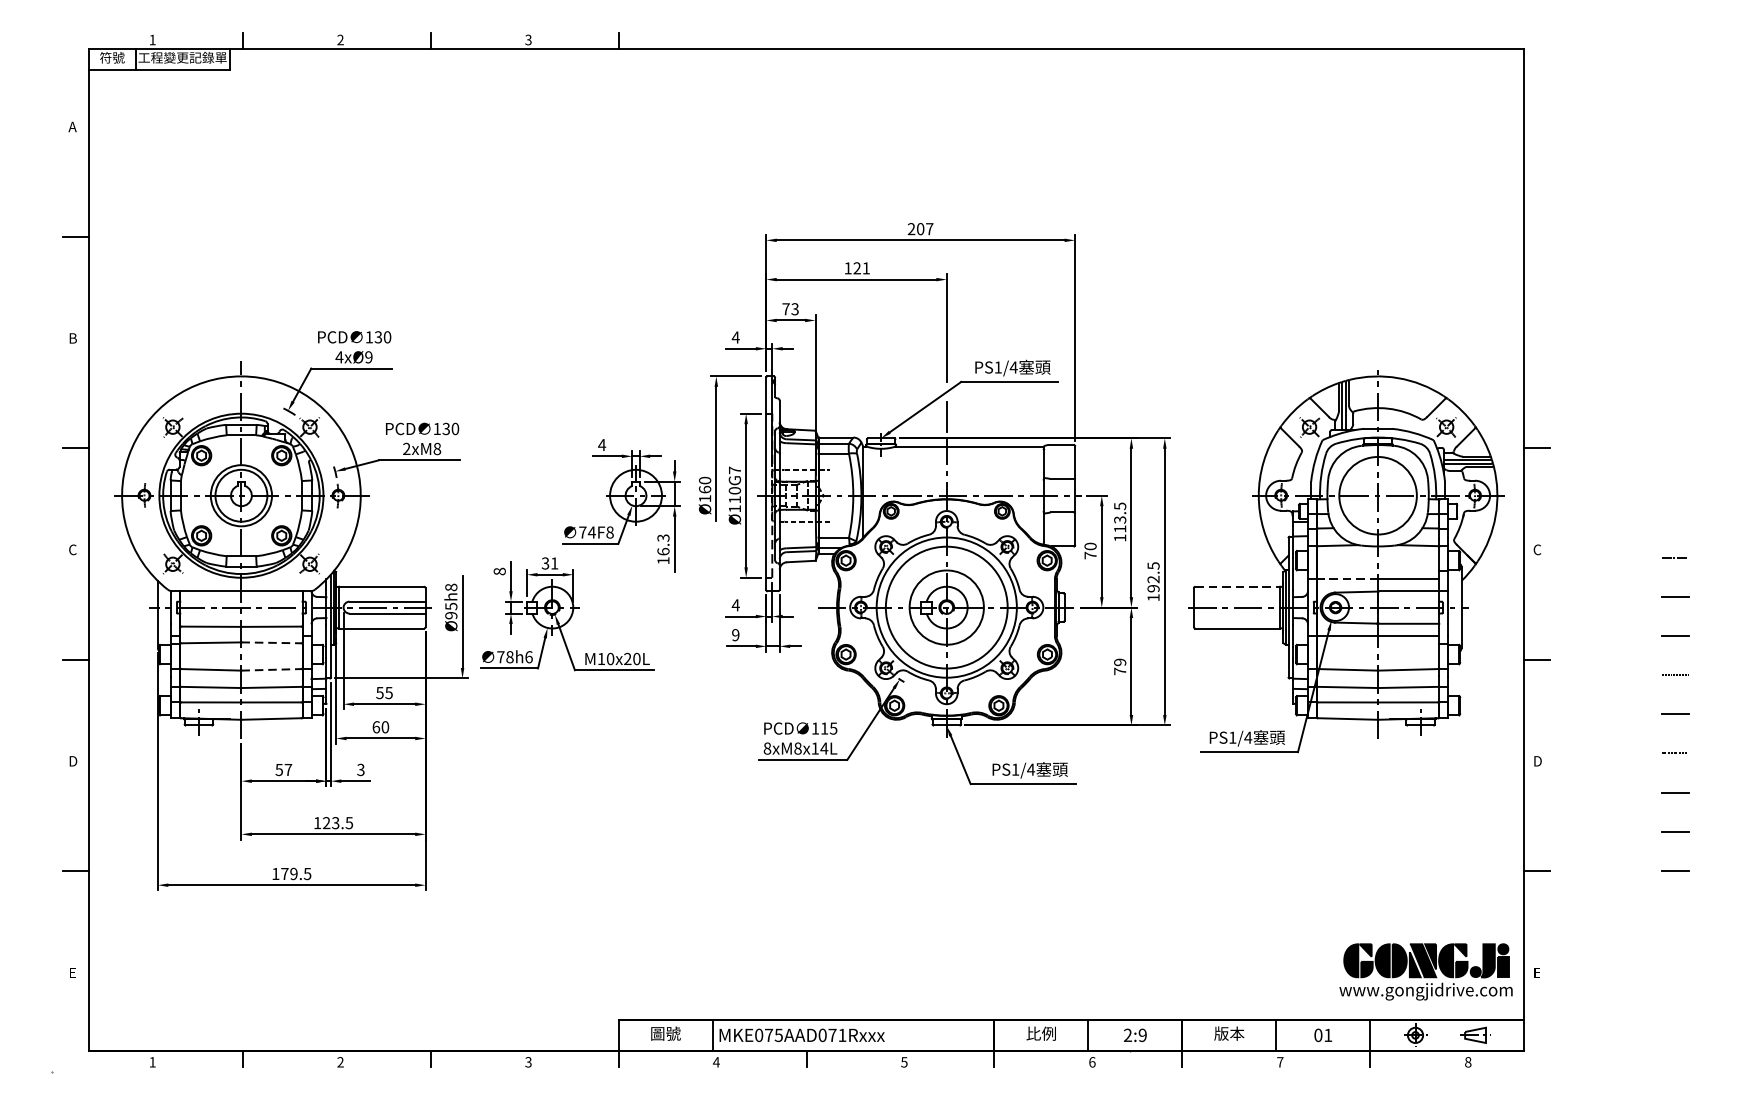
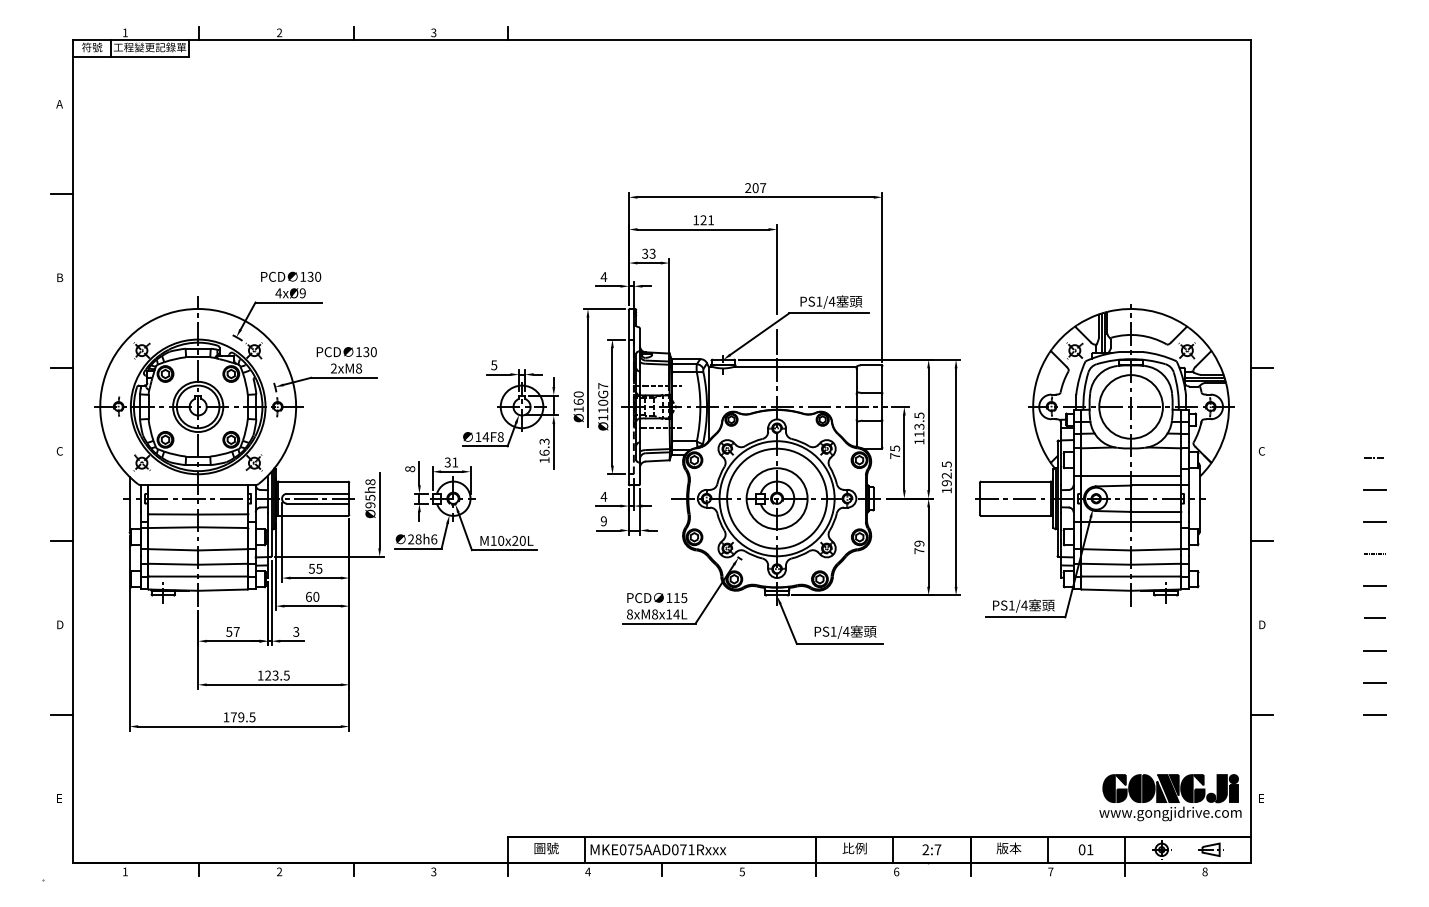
text: (786, 308) -> (645, 253), 73 -> 33
text: (601, 445) -> (493, 365), 4 -> 5
text: (582, 531) -> (478, 436), 74F8 -> 14F8
text: (1091, 546) -> (895, 448), 70 -> 75
line: (1348, 579) -> (1106, 475), dashed -> solid
line: (1238, 586) -> (1016, 481), dashed -> solid
line: (271, 642) -> (222, 527), dashed -> solid
text: (501, 657) -> (411, 539), 78h6 -> 28h6
line: (271, 669) -> (222, 549), dashed -> solid
text: (1142, 1034) -> (937, 849), 2:9 -> 2:7

